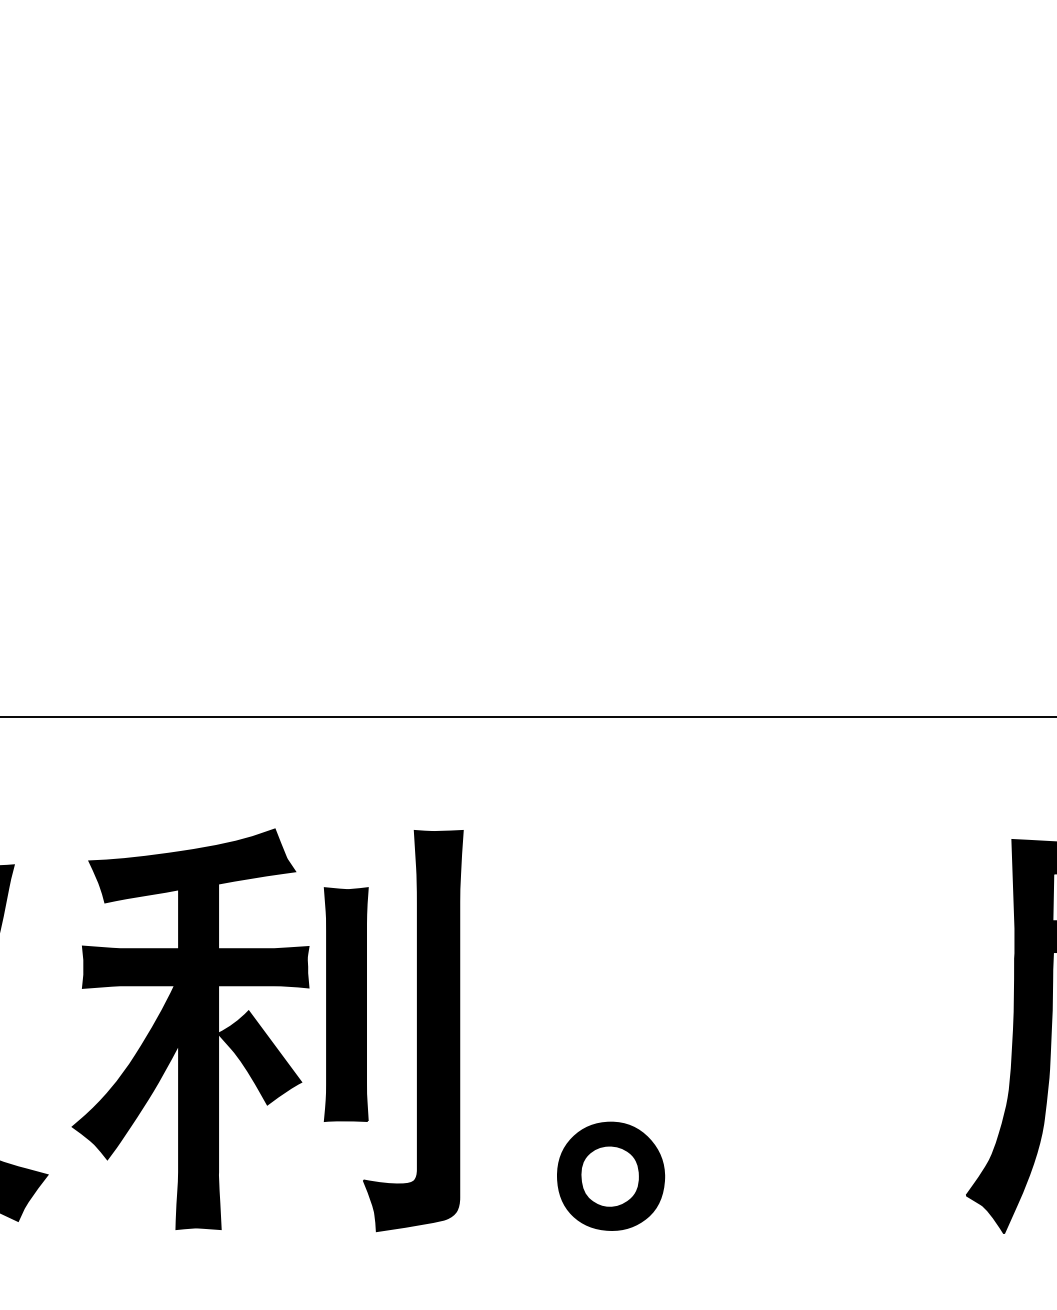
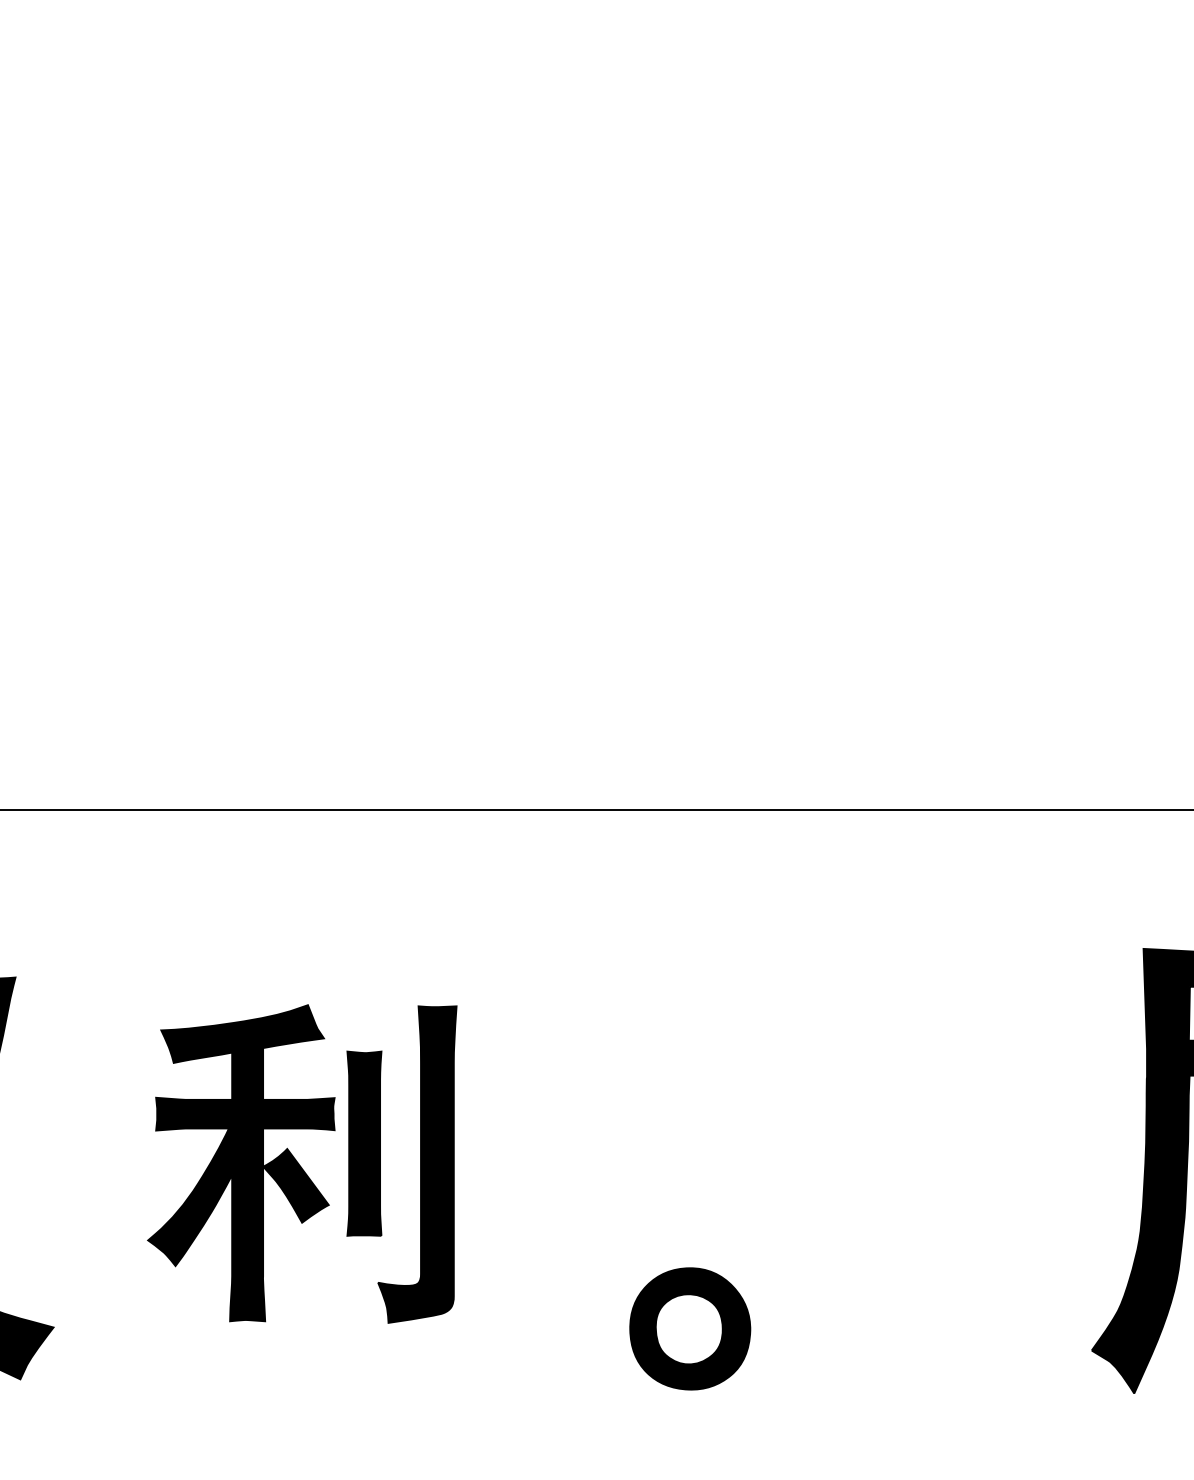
part: (267, 1030) -> (302, 1164), size x0.7

